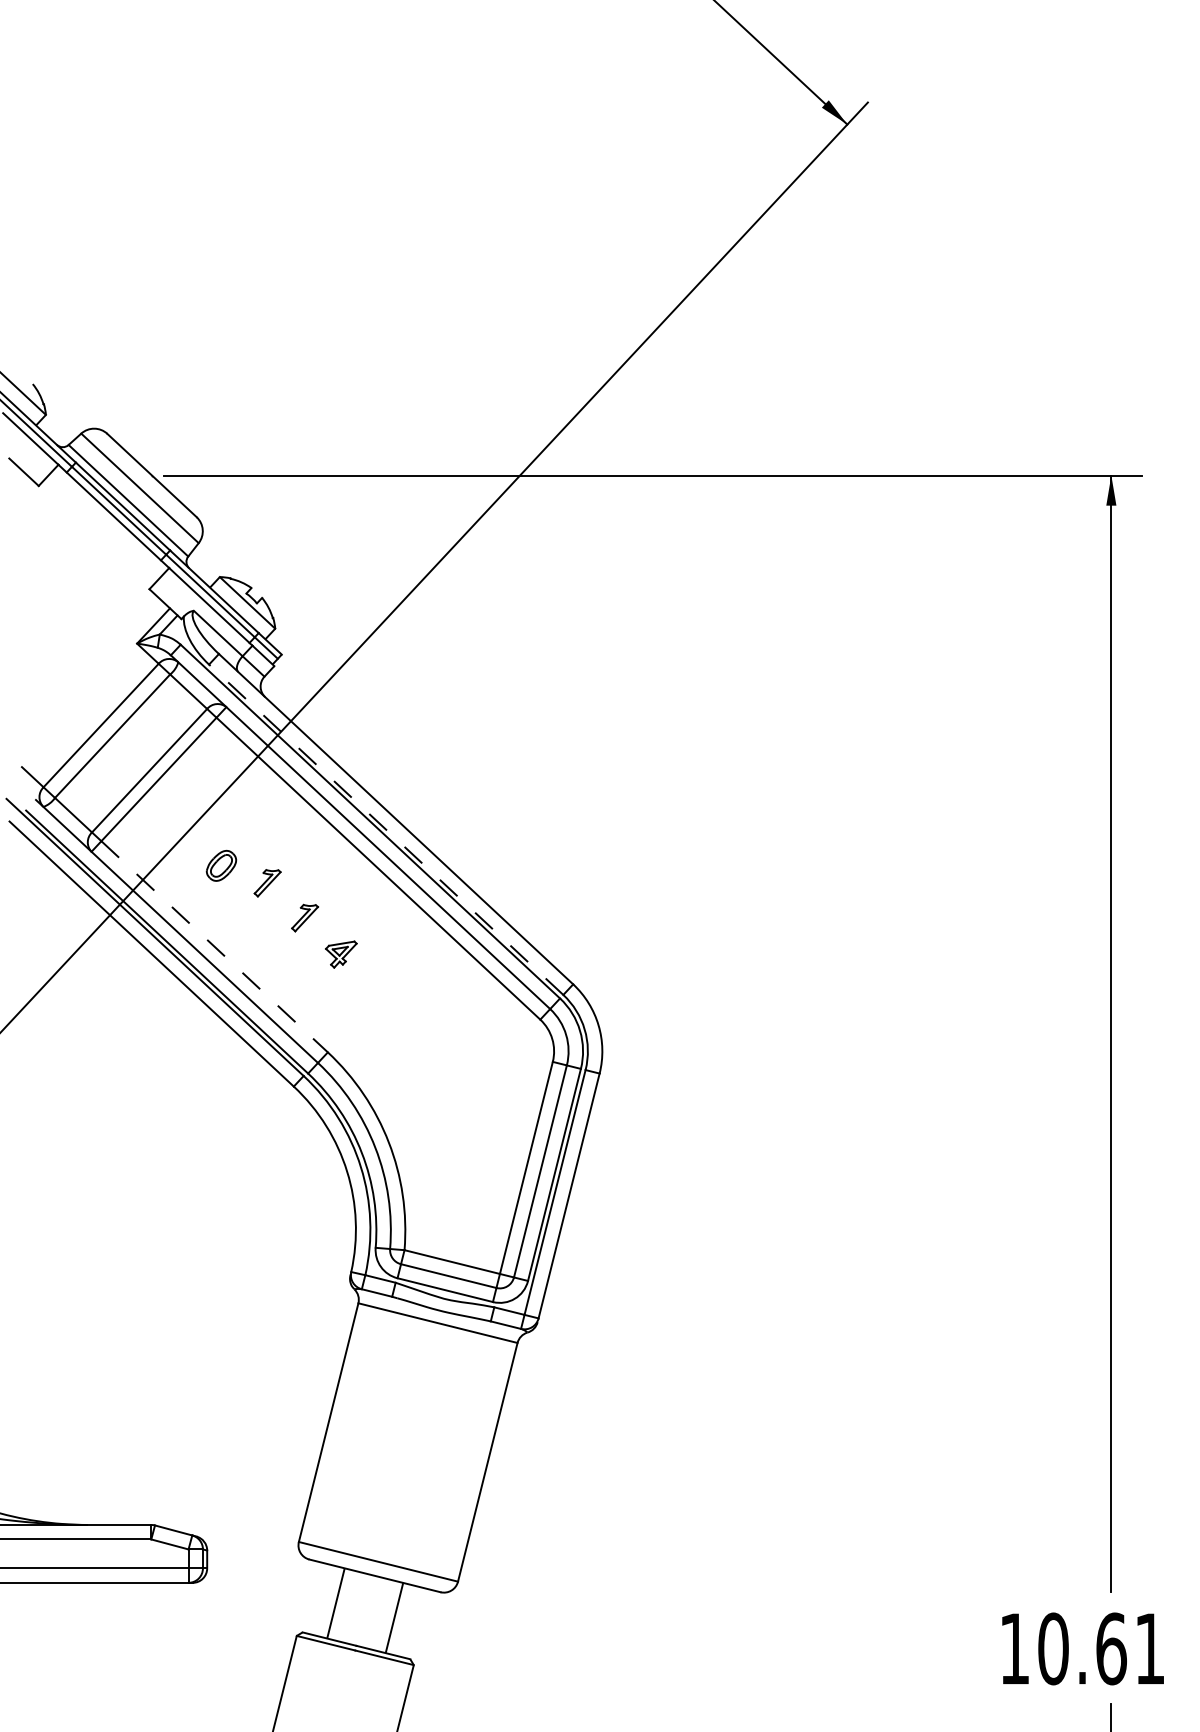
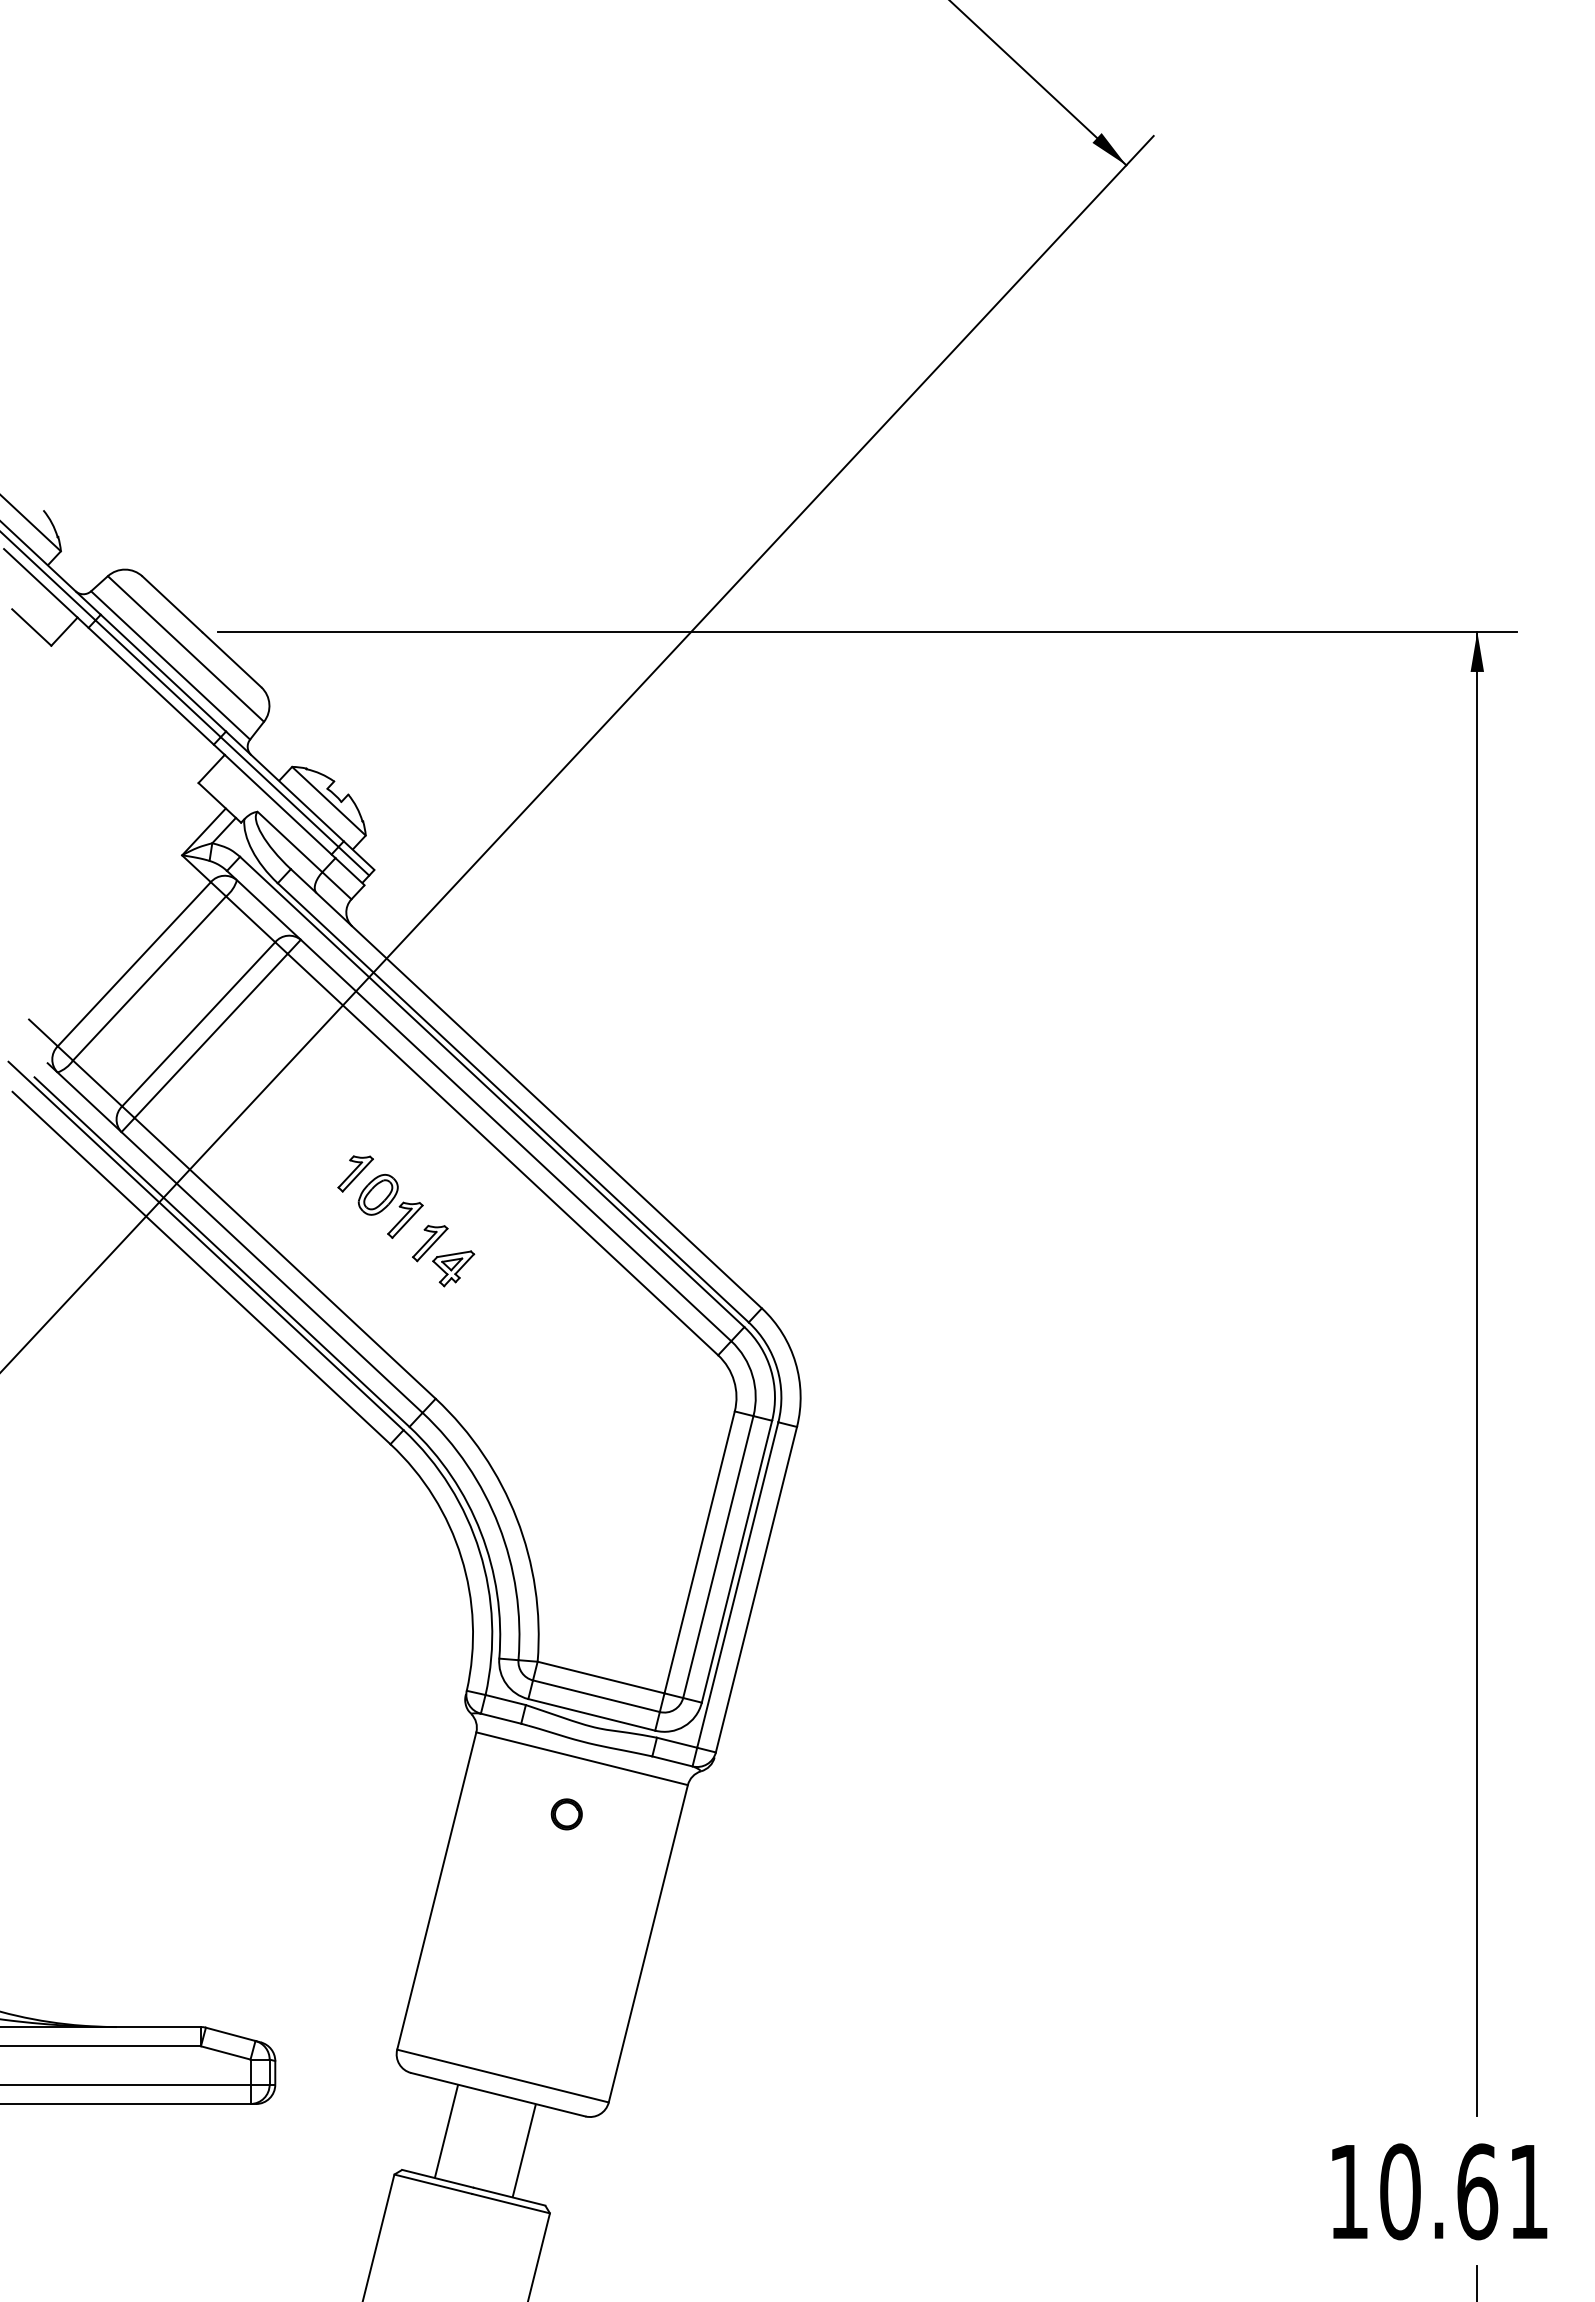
line: (386, 829) -> (513, 1102), dashed -> solid
part: (220, 865) -> (377, 1194), moved
part: (323, 935) -> (430, 1243), added
line: (214, 946) -> (285, 1258), dashed -> solid
part: (426, 1365) -> (566, 1814), added

